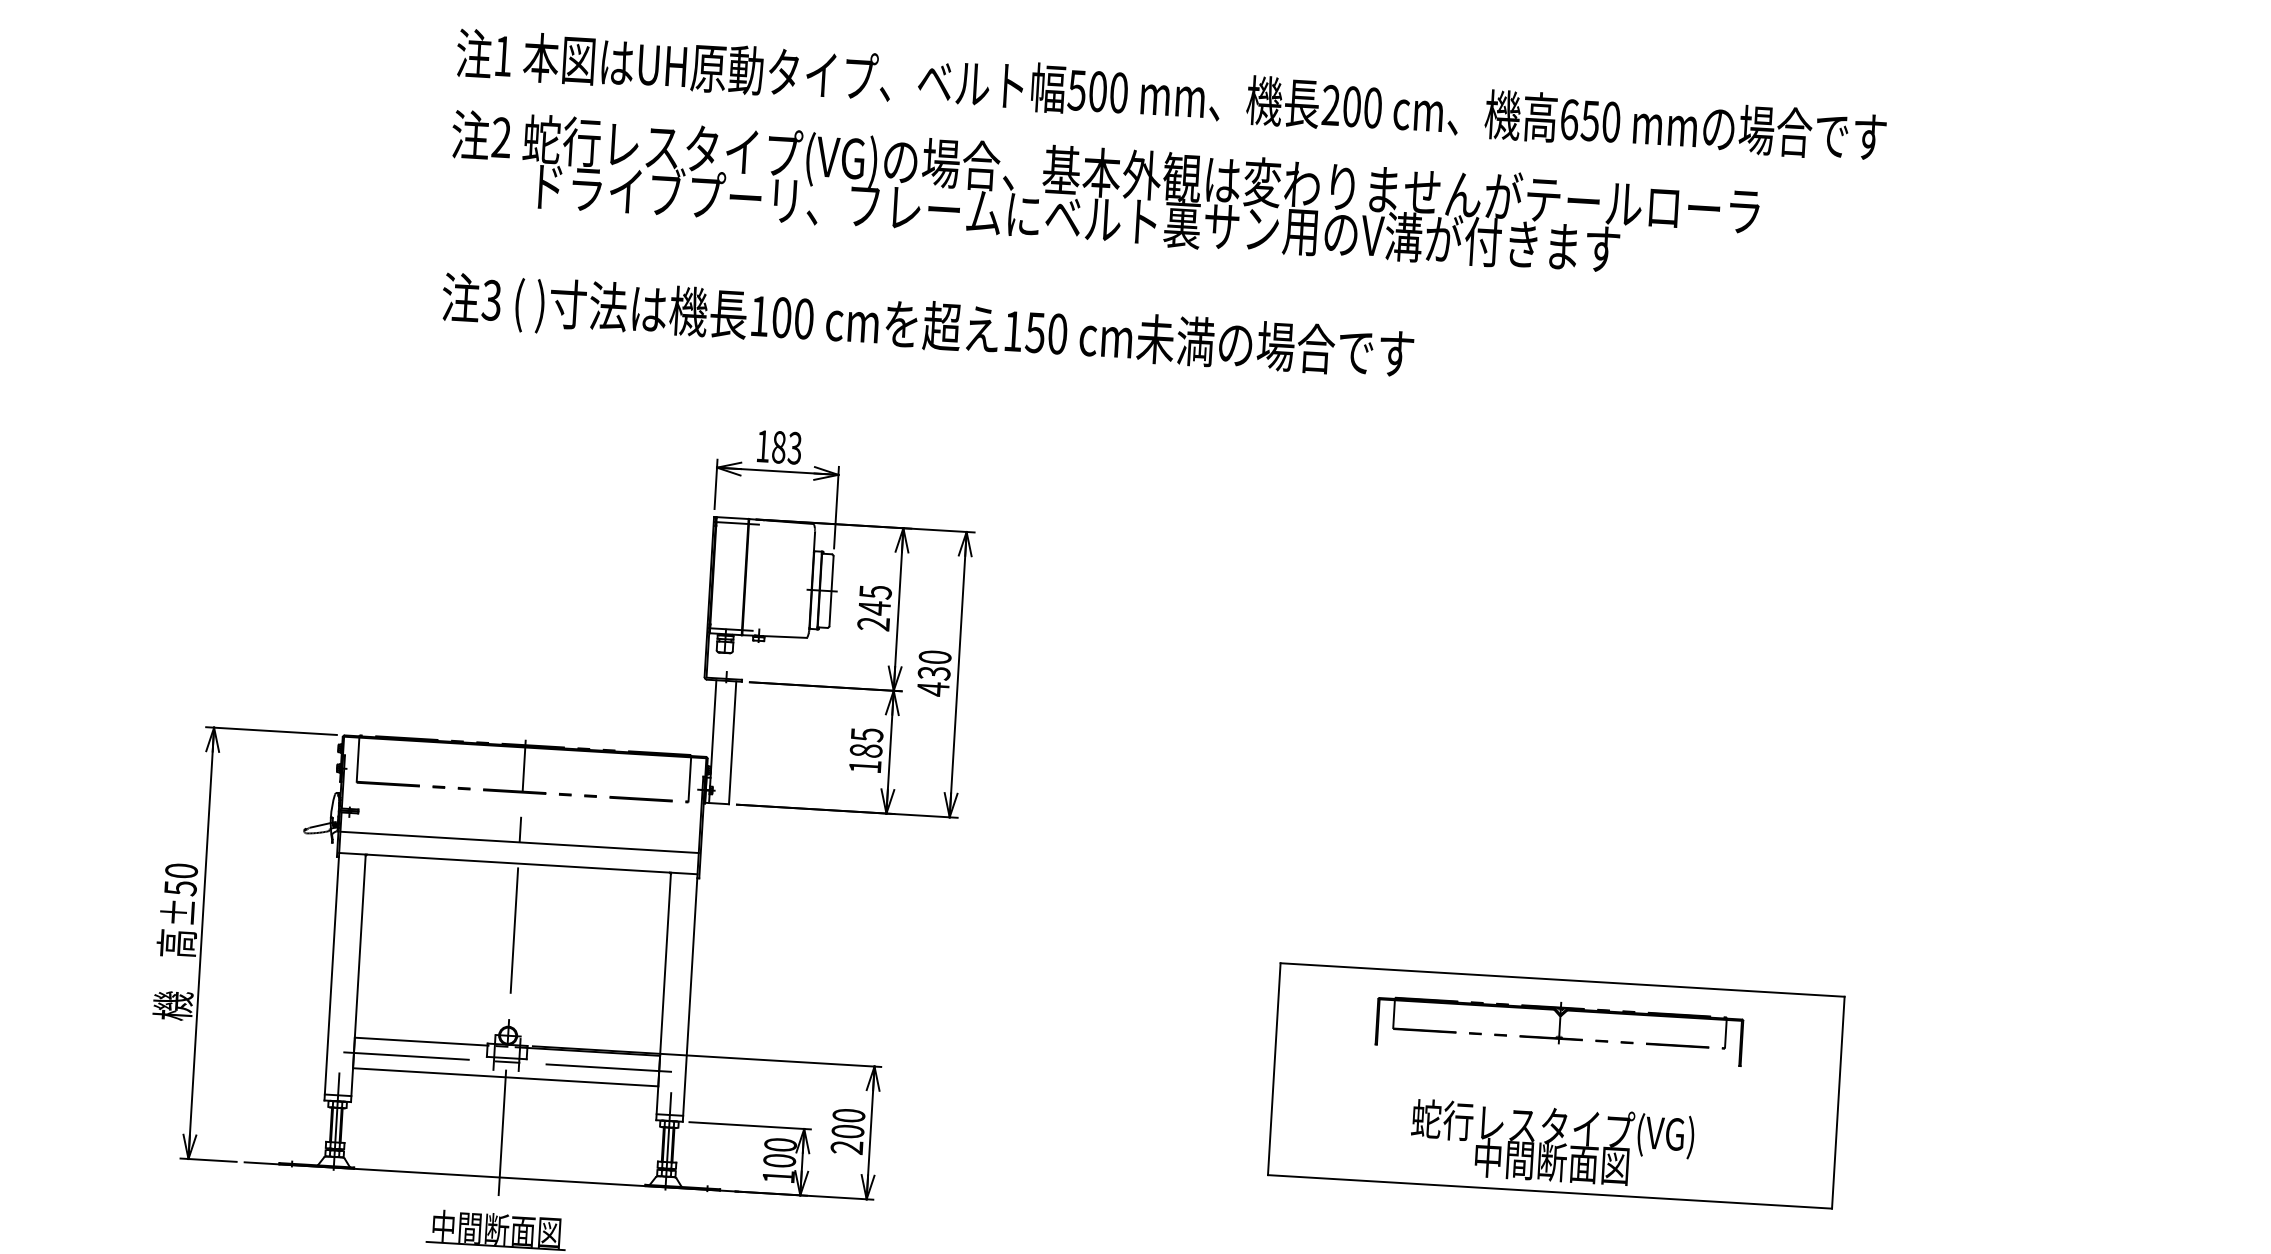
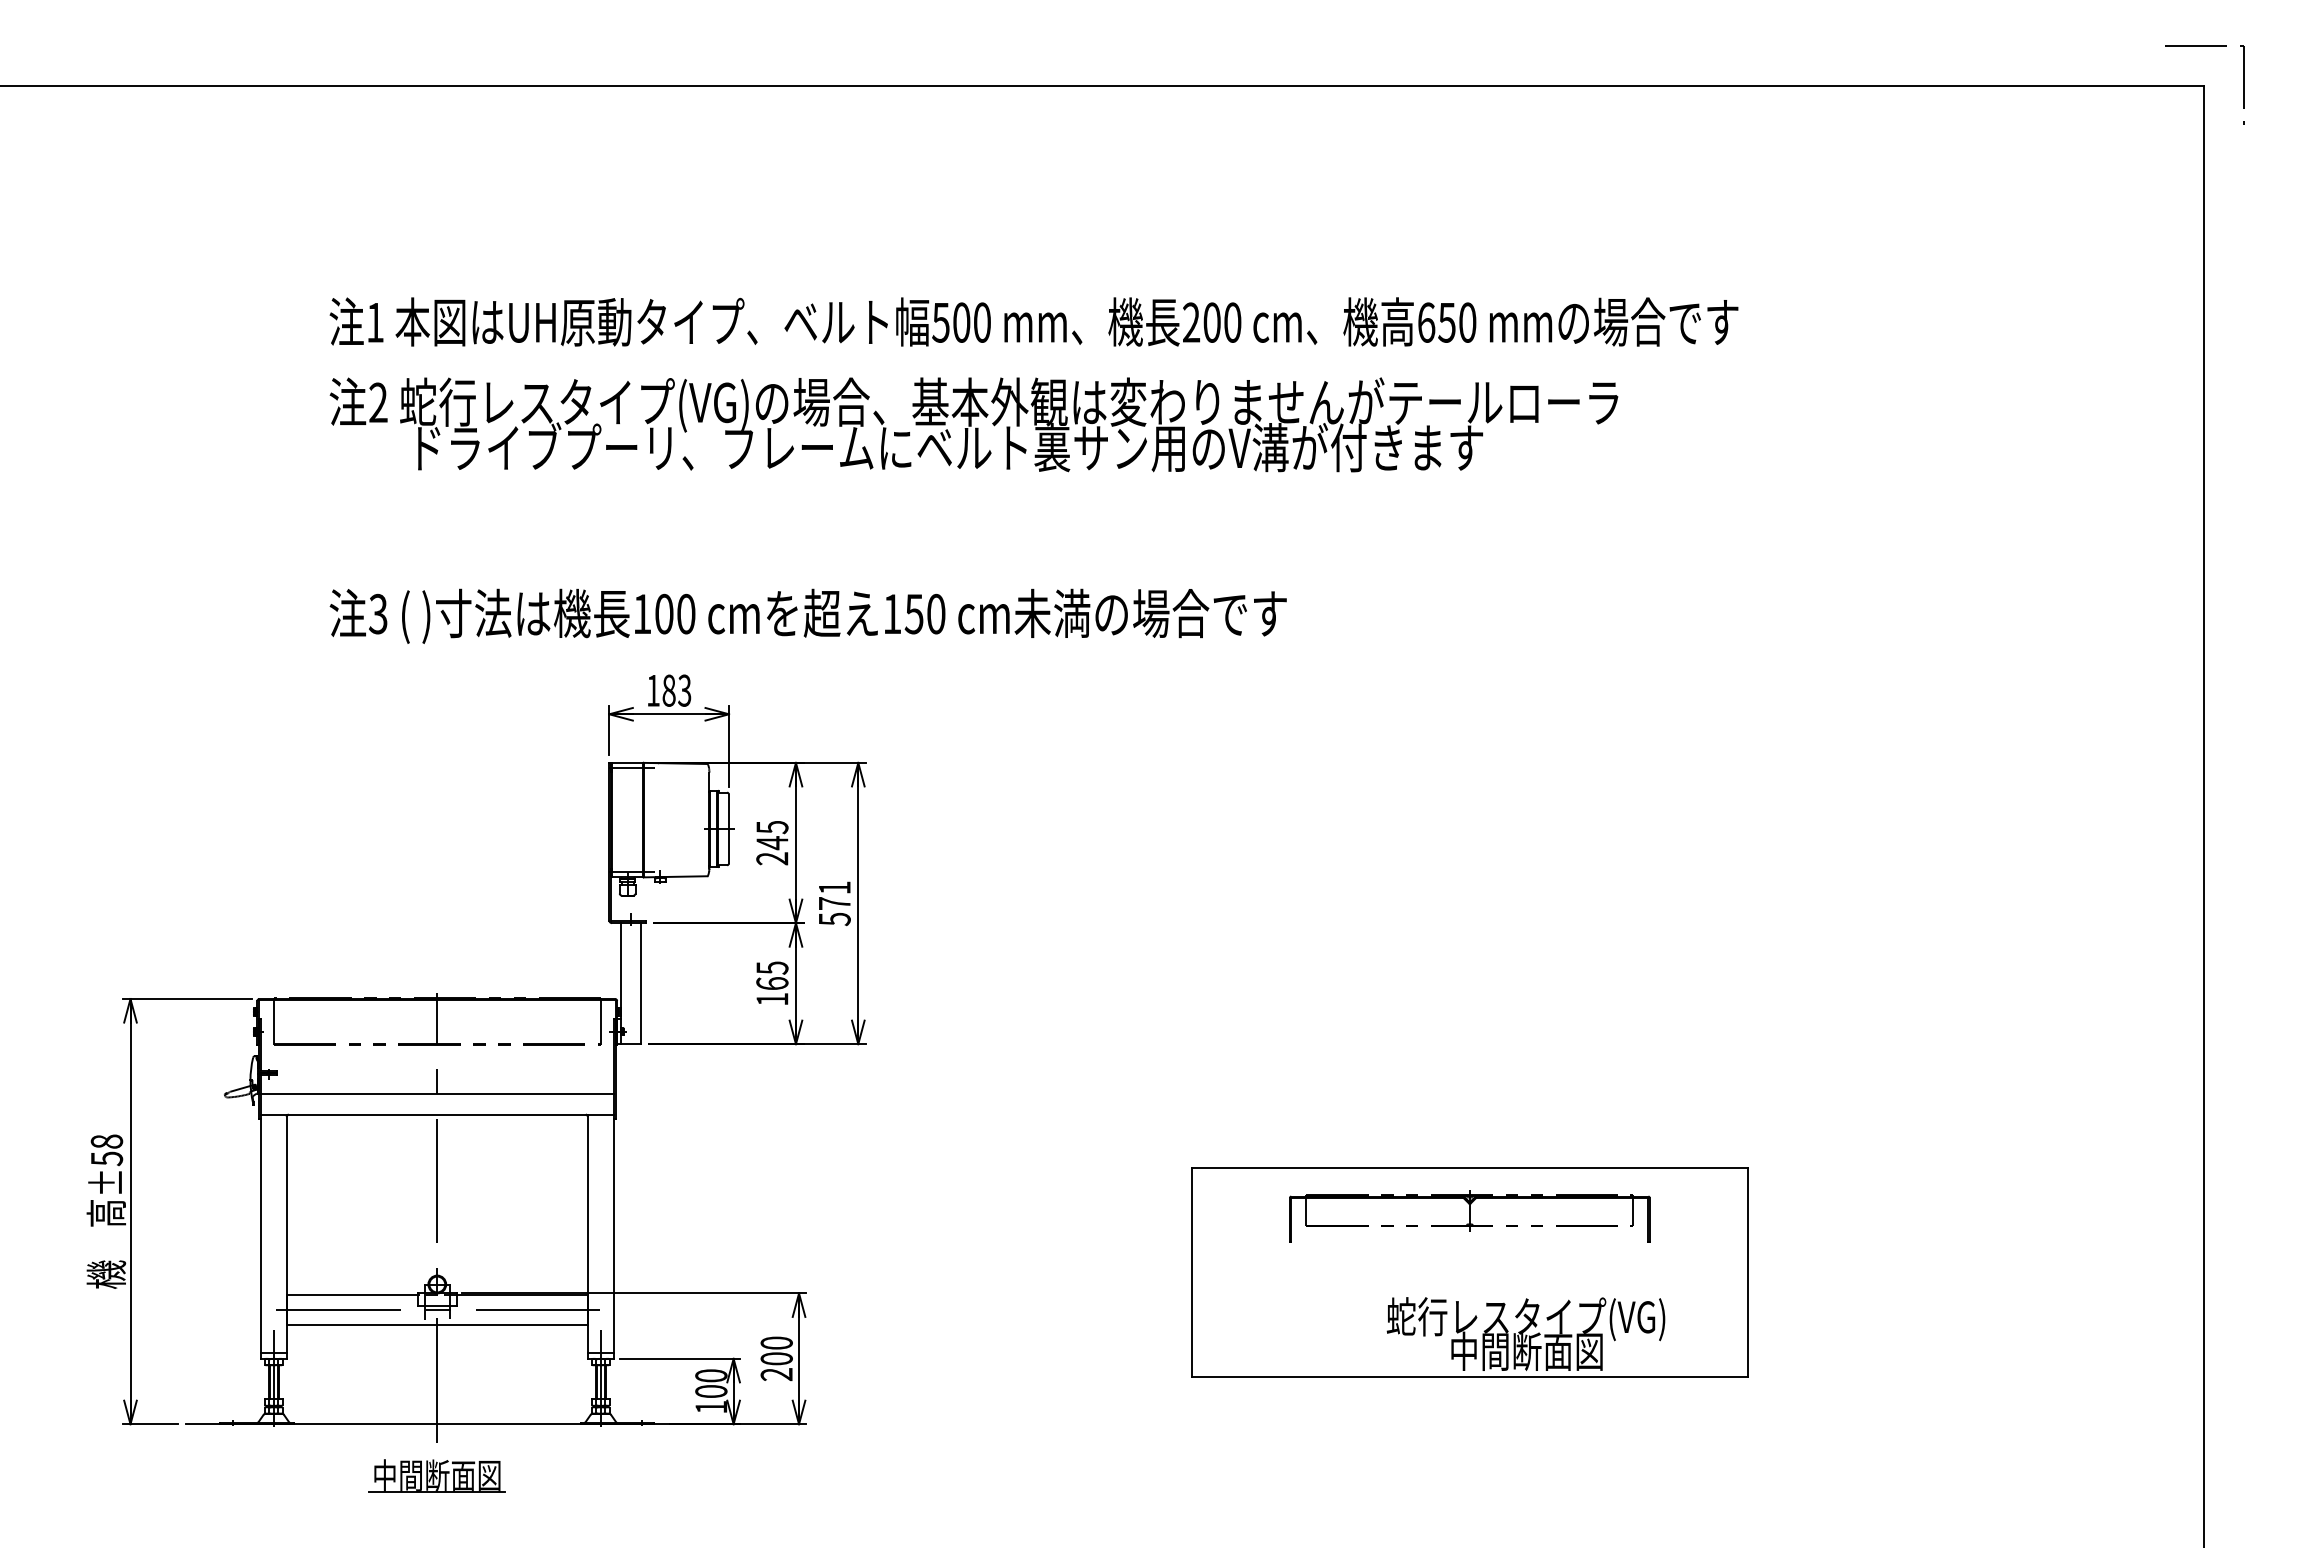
text: (927, 327) -> (807, 615), moved
text: (934, 673) -> (834, 903), 430 -> 571
text: (866, 750) -> (772, 983), 185 -> 165
text: (181, 870) -> (106, 1141), ±50 -> ±58
text: (1551, 1143) -> (1525, 1333), moved

